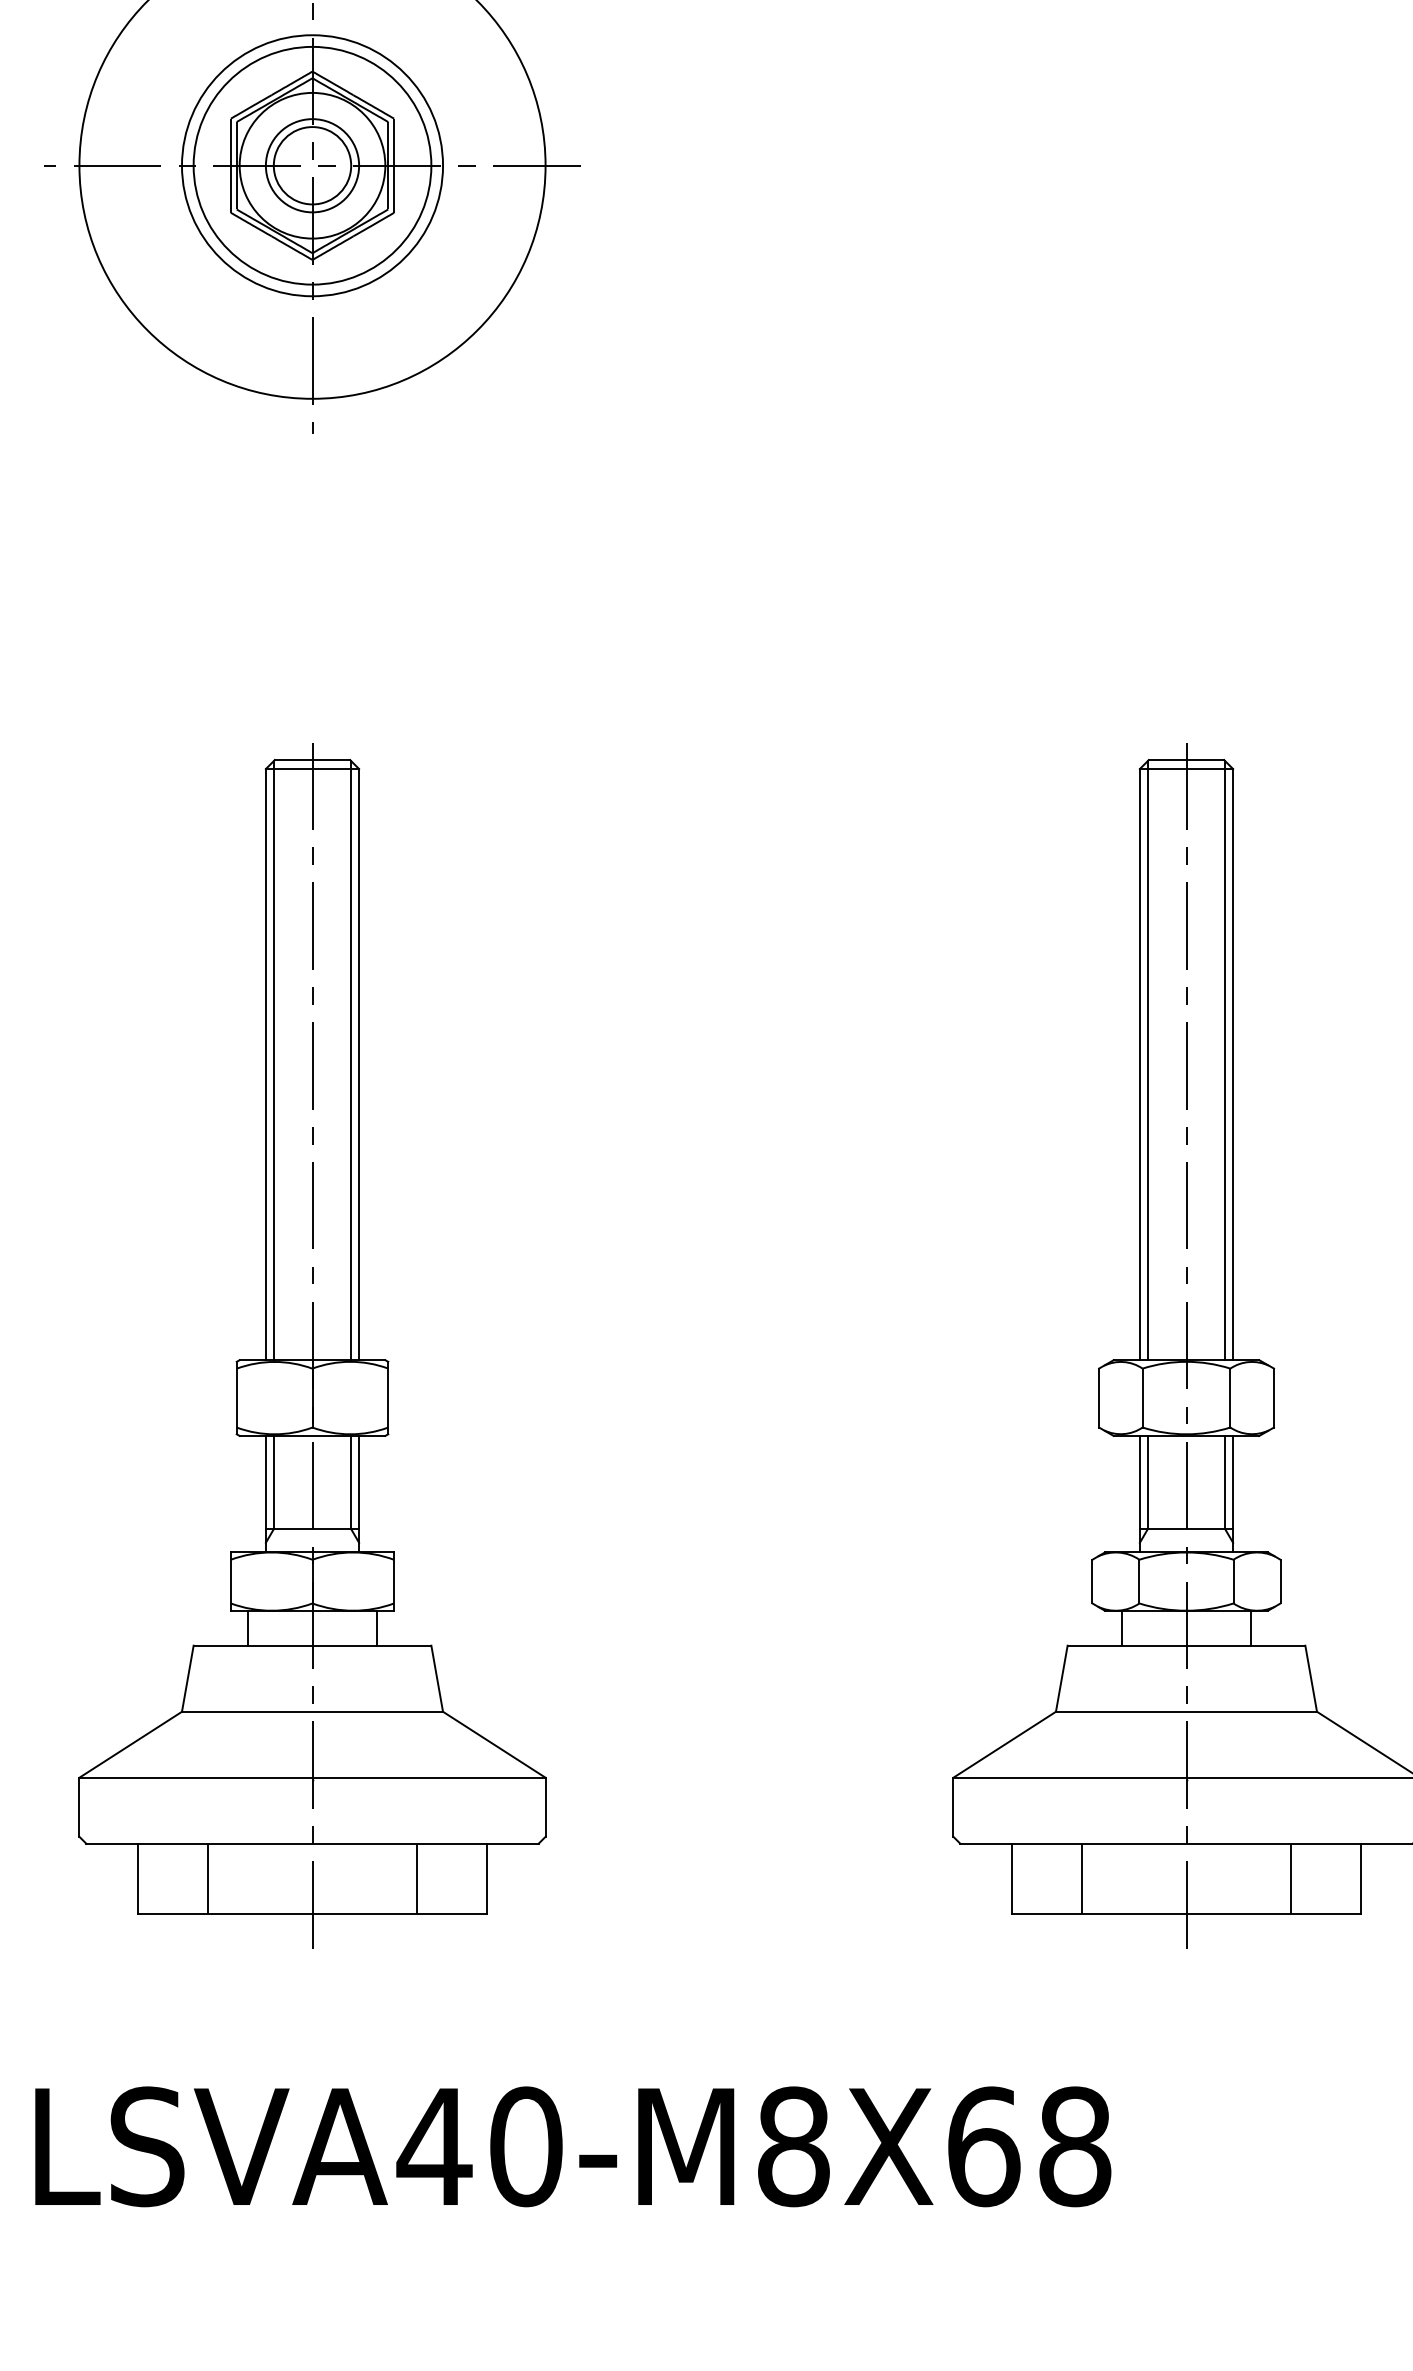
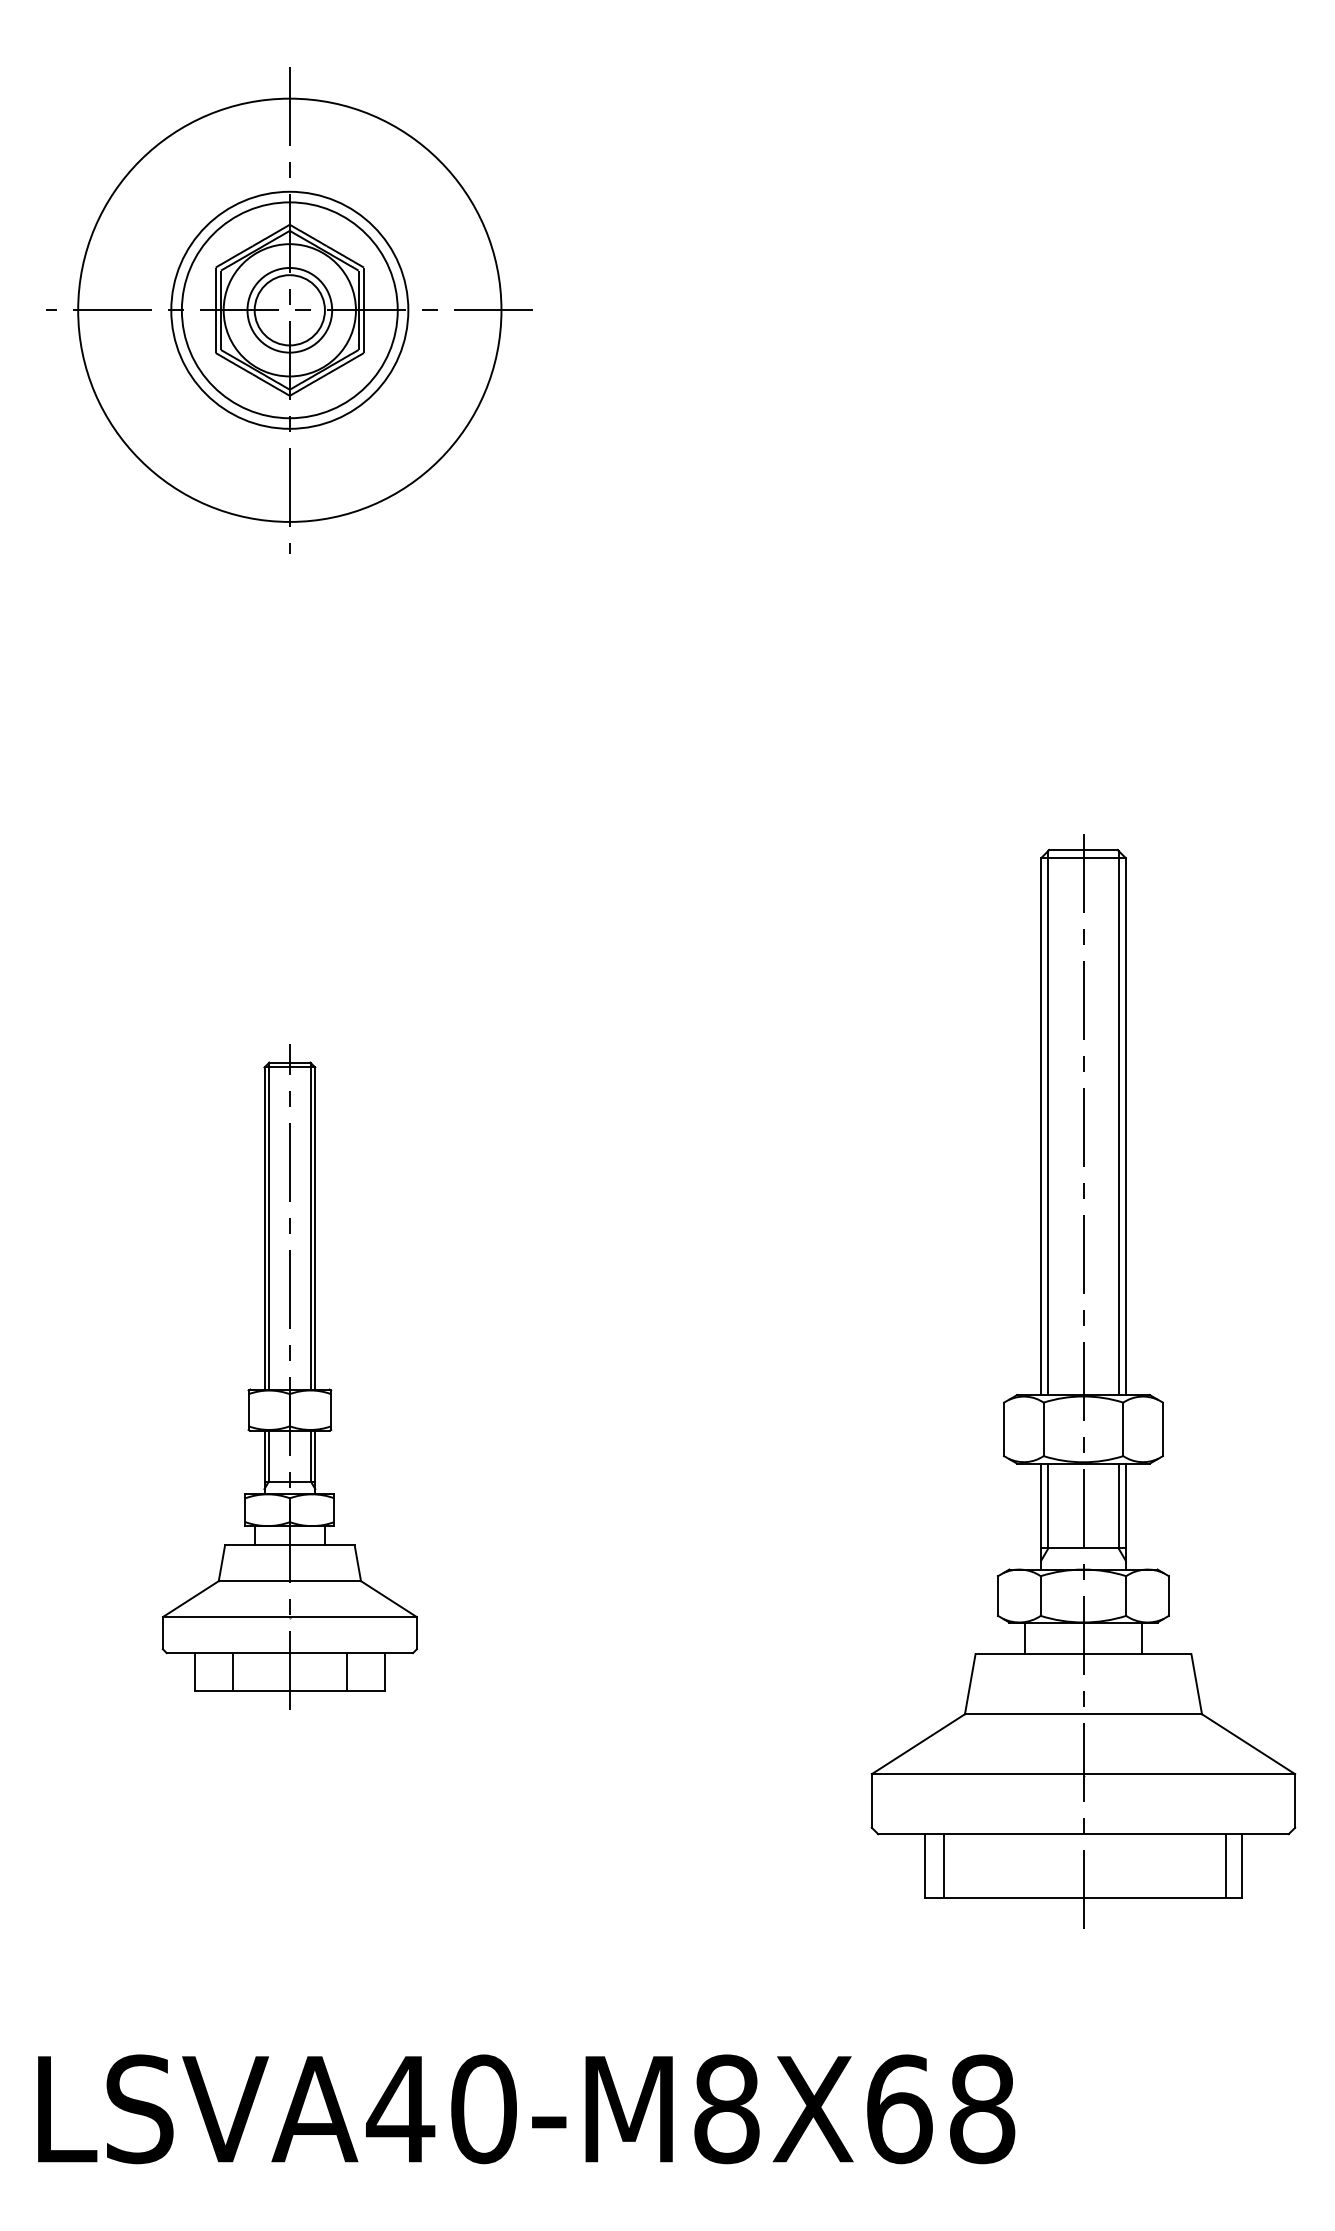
part: (312, 1345) -> (289, 1381), size x0.6
line: (1081, 1878) -> (944, 1865), moved
line: (1291, 1878) -> (1225, 1865), moved

